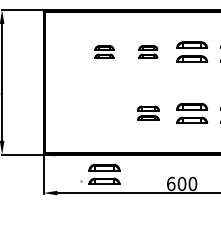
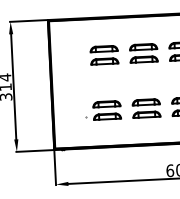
part: (104, 51) -> (104, 54), size x1.67
part: (148, 51) -> (143, 52), size x1.67
part: (148, 112) -> (146, 107), size x1.43
part: (100, 173) -> (103, 109), moved

